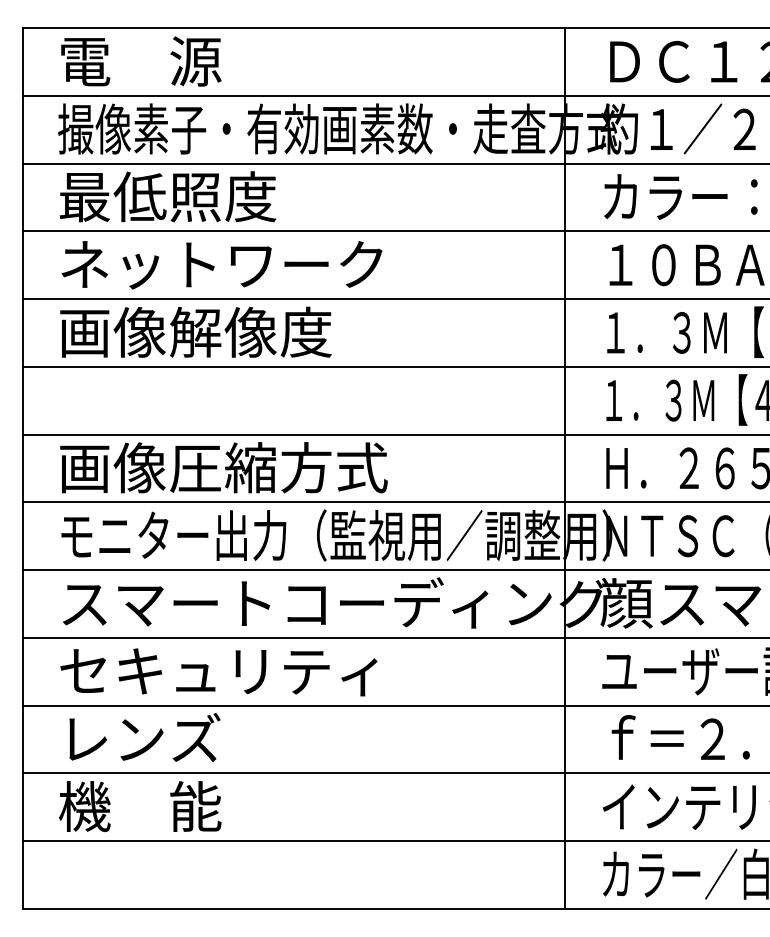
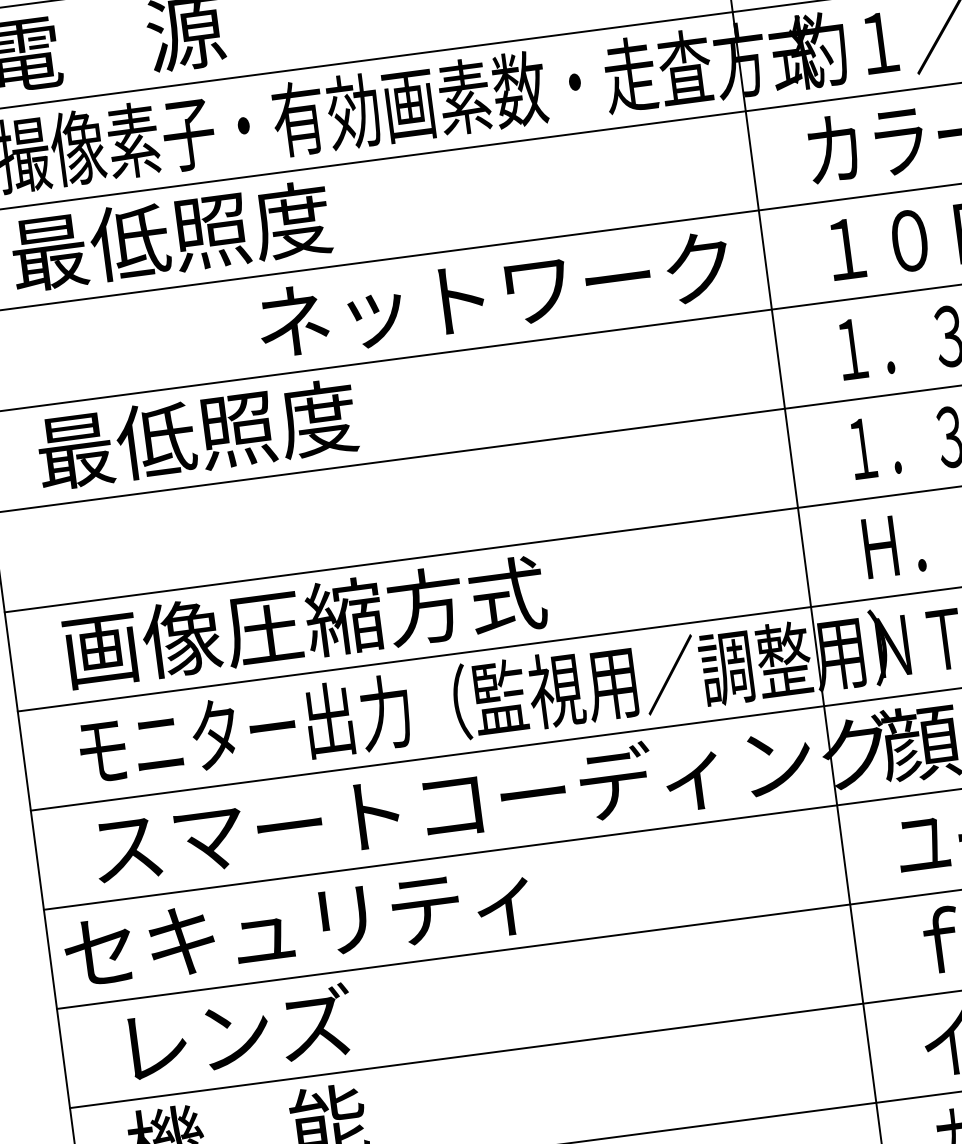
text: (221, 265) -> (493, 296), moved
text: (195, 331) -> (237, 428), 画像解像度 -> 最低照度
text: (218, 672) -> (296, 928), moved

